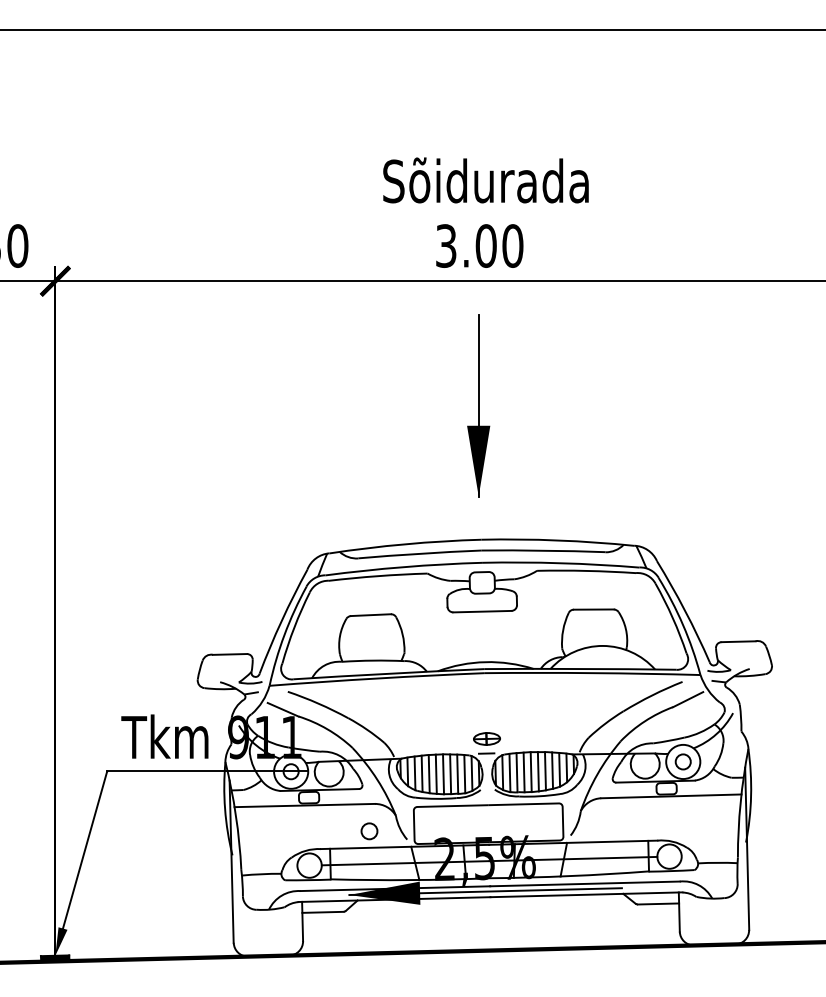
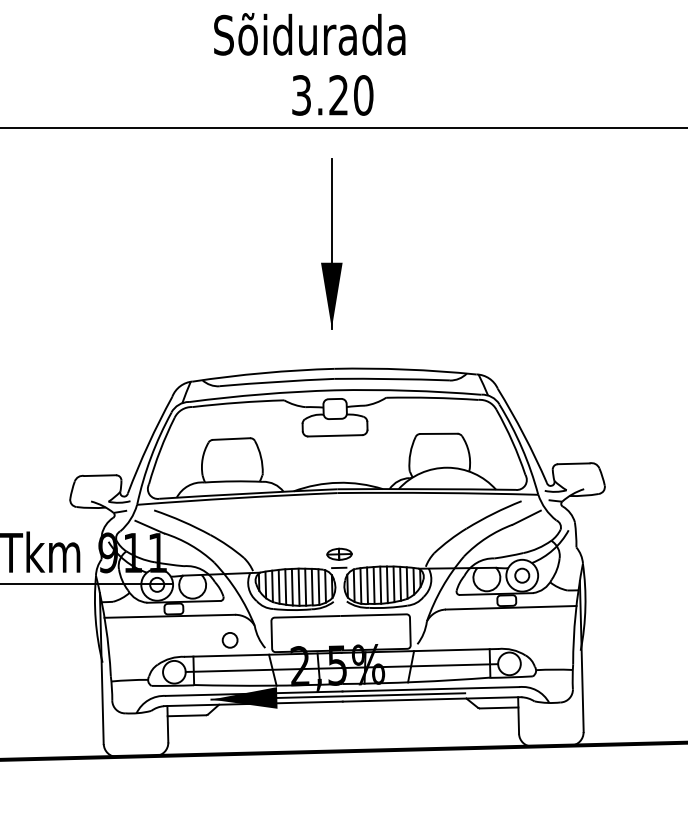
text: (485, 180) -> (309, 34), moved
text: (485, 245) -> (338, 94), 3.00 -> 3.20

